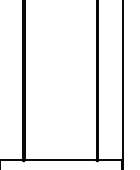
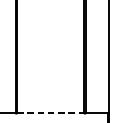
line: (60, 160) -> (50, 112), solid -> dashed

